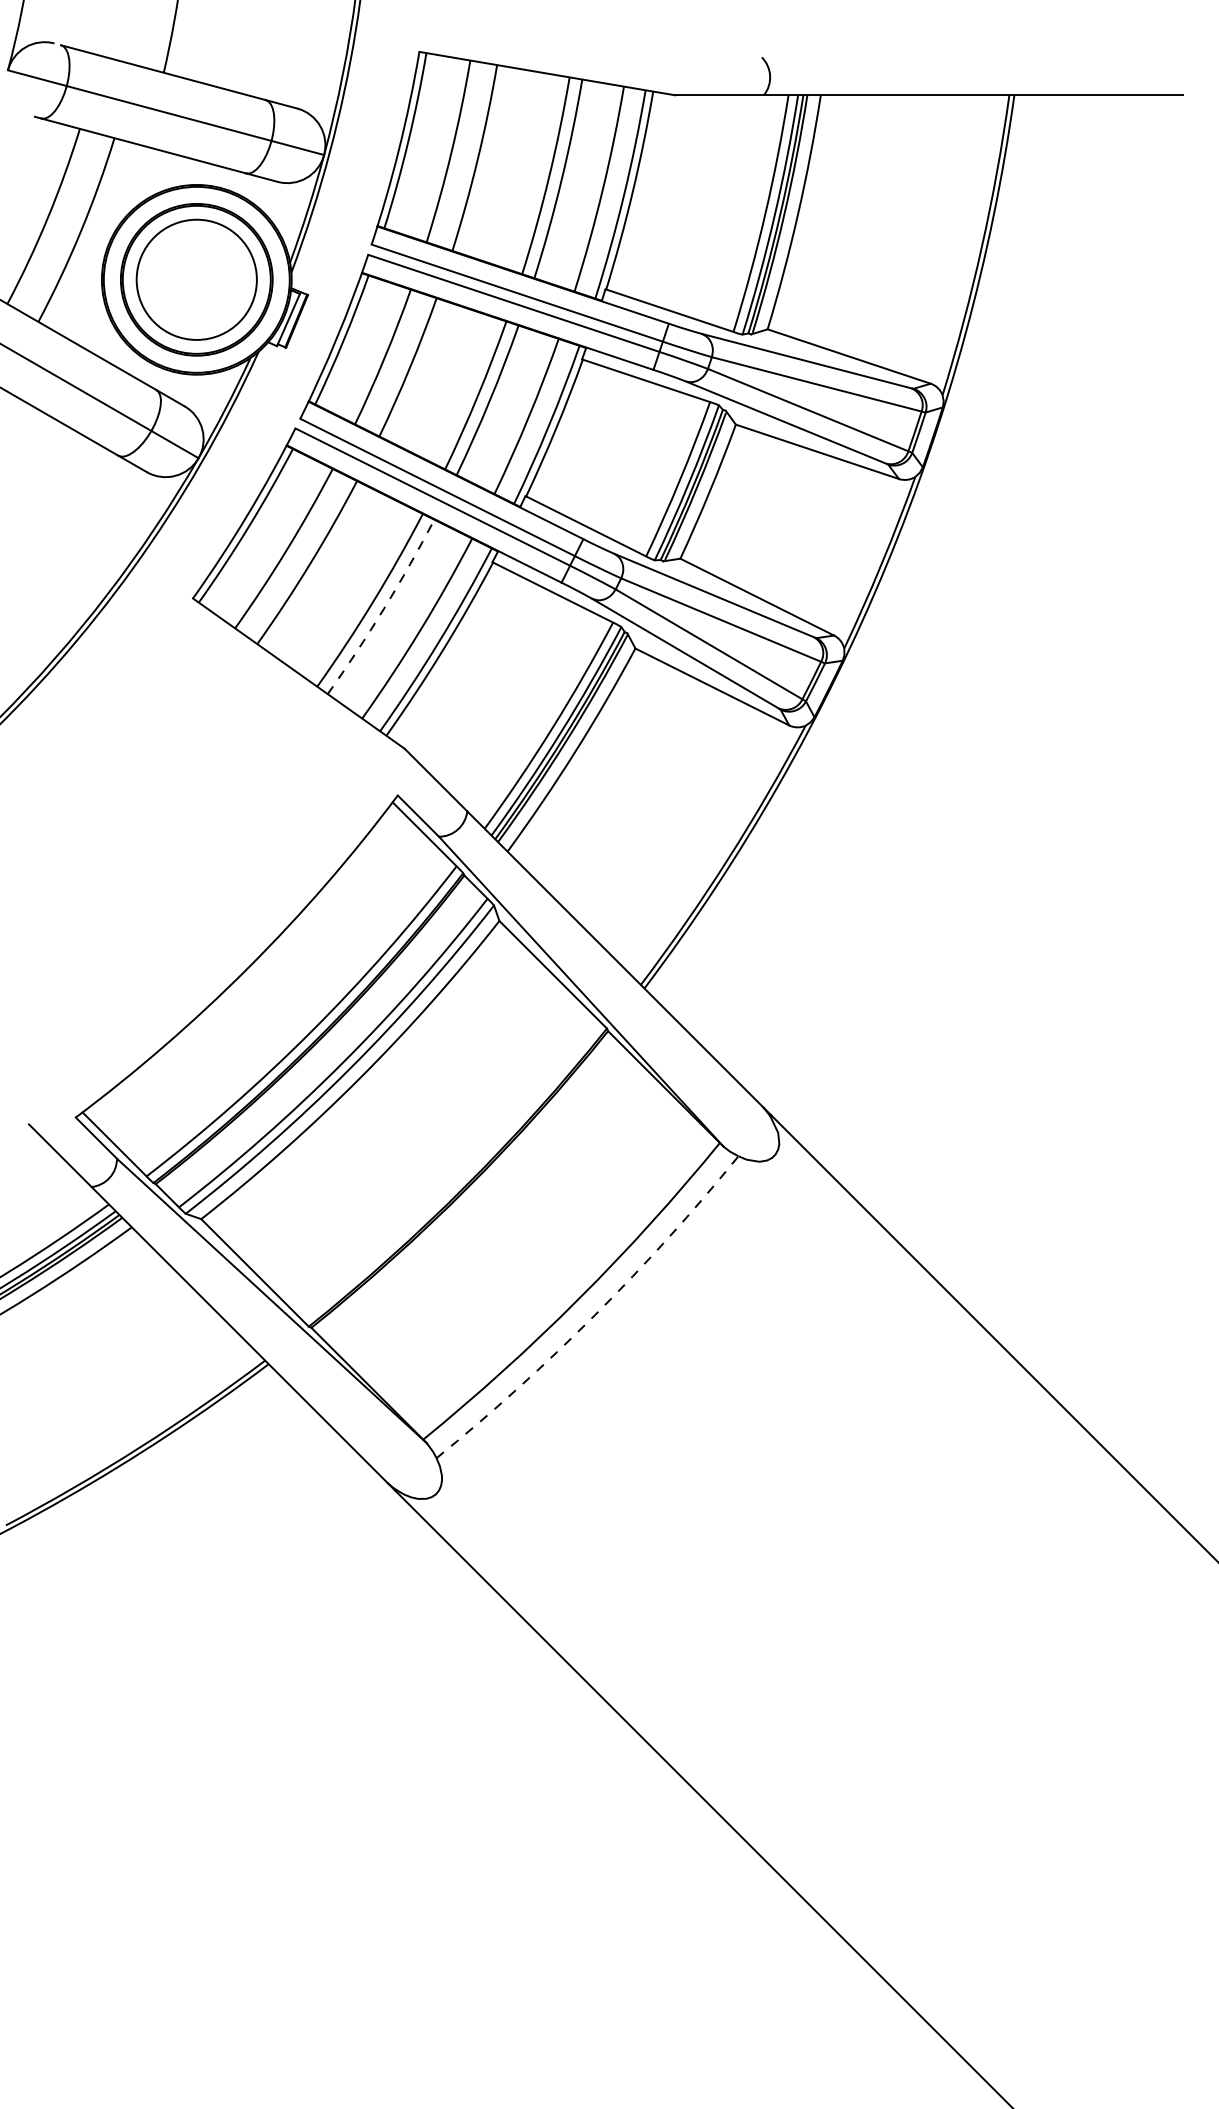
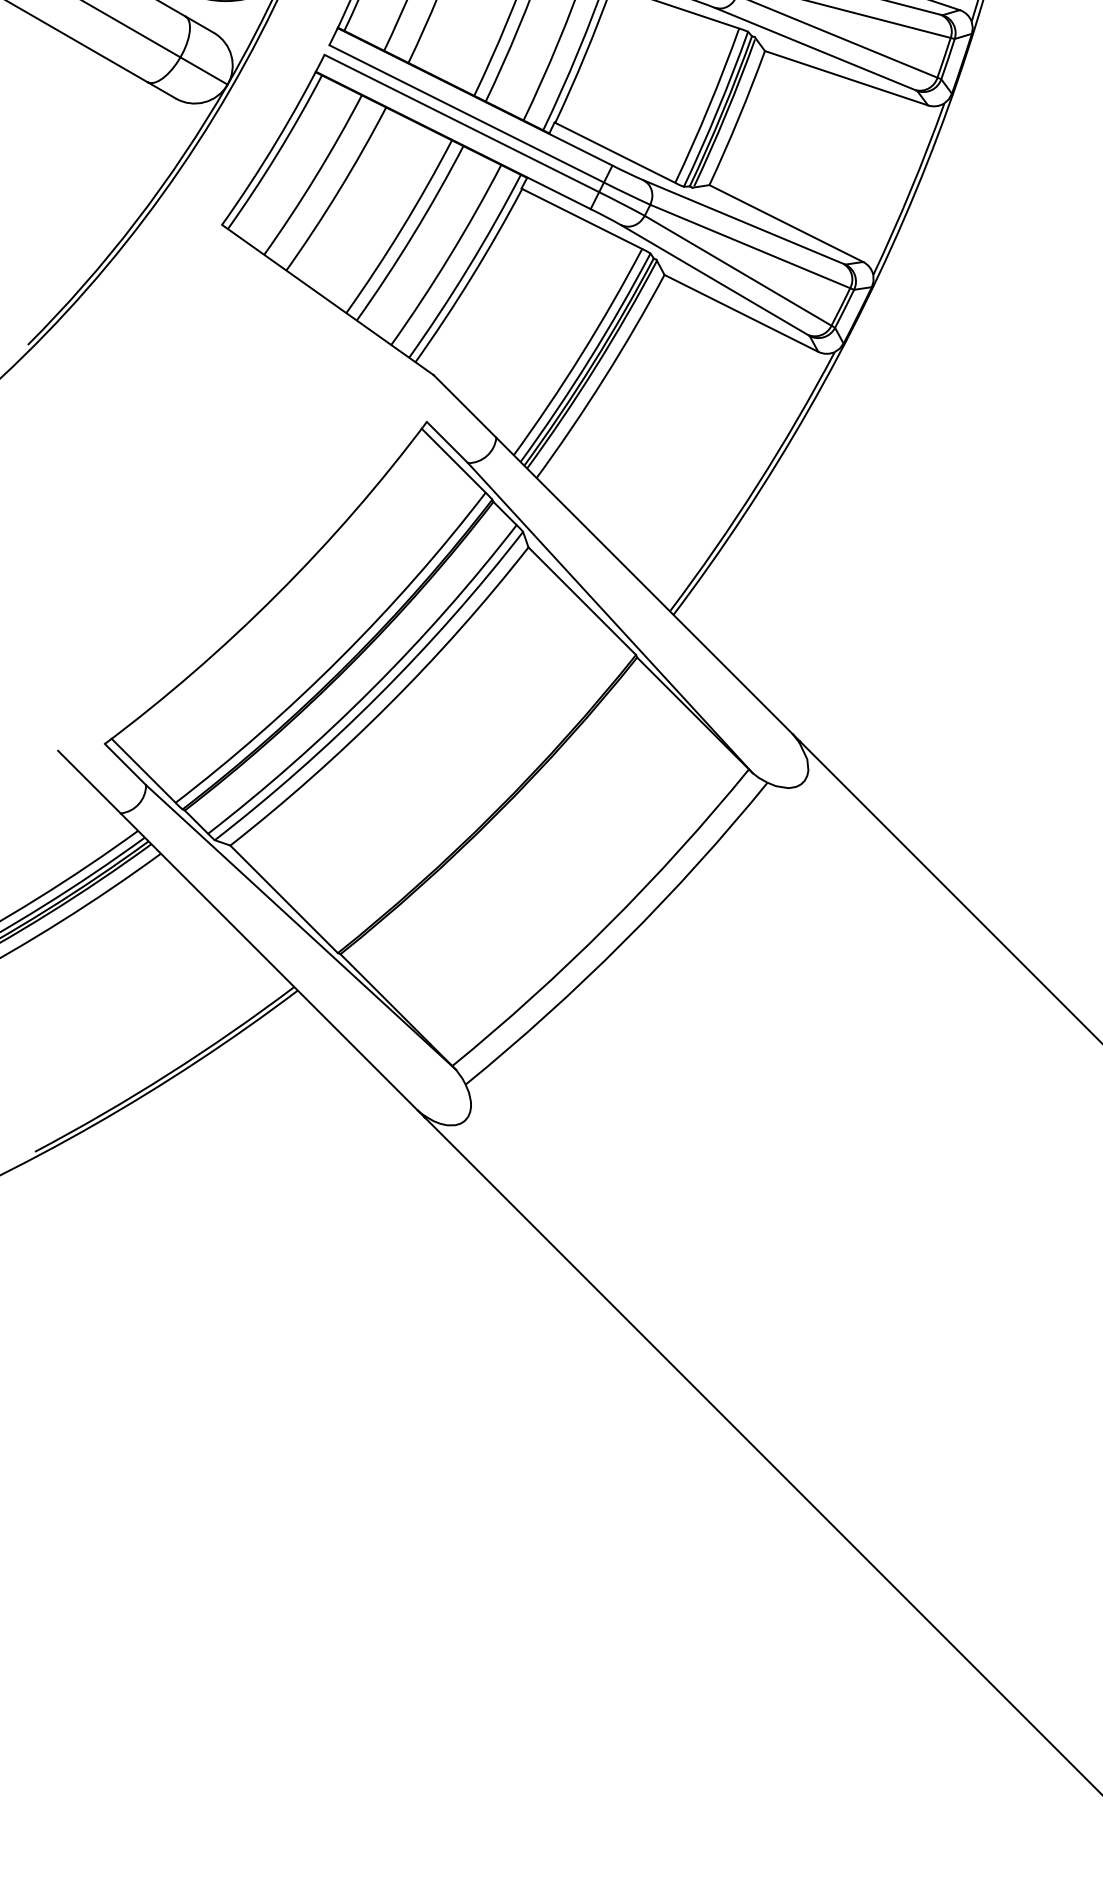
arc: (384, 608) -> (413, 234), dashed -> solid
arc: (595, 1314) -> (624, 940), dashed -> solid

